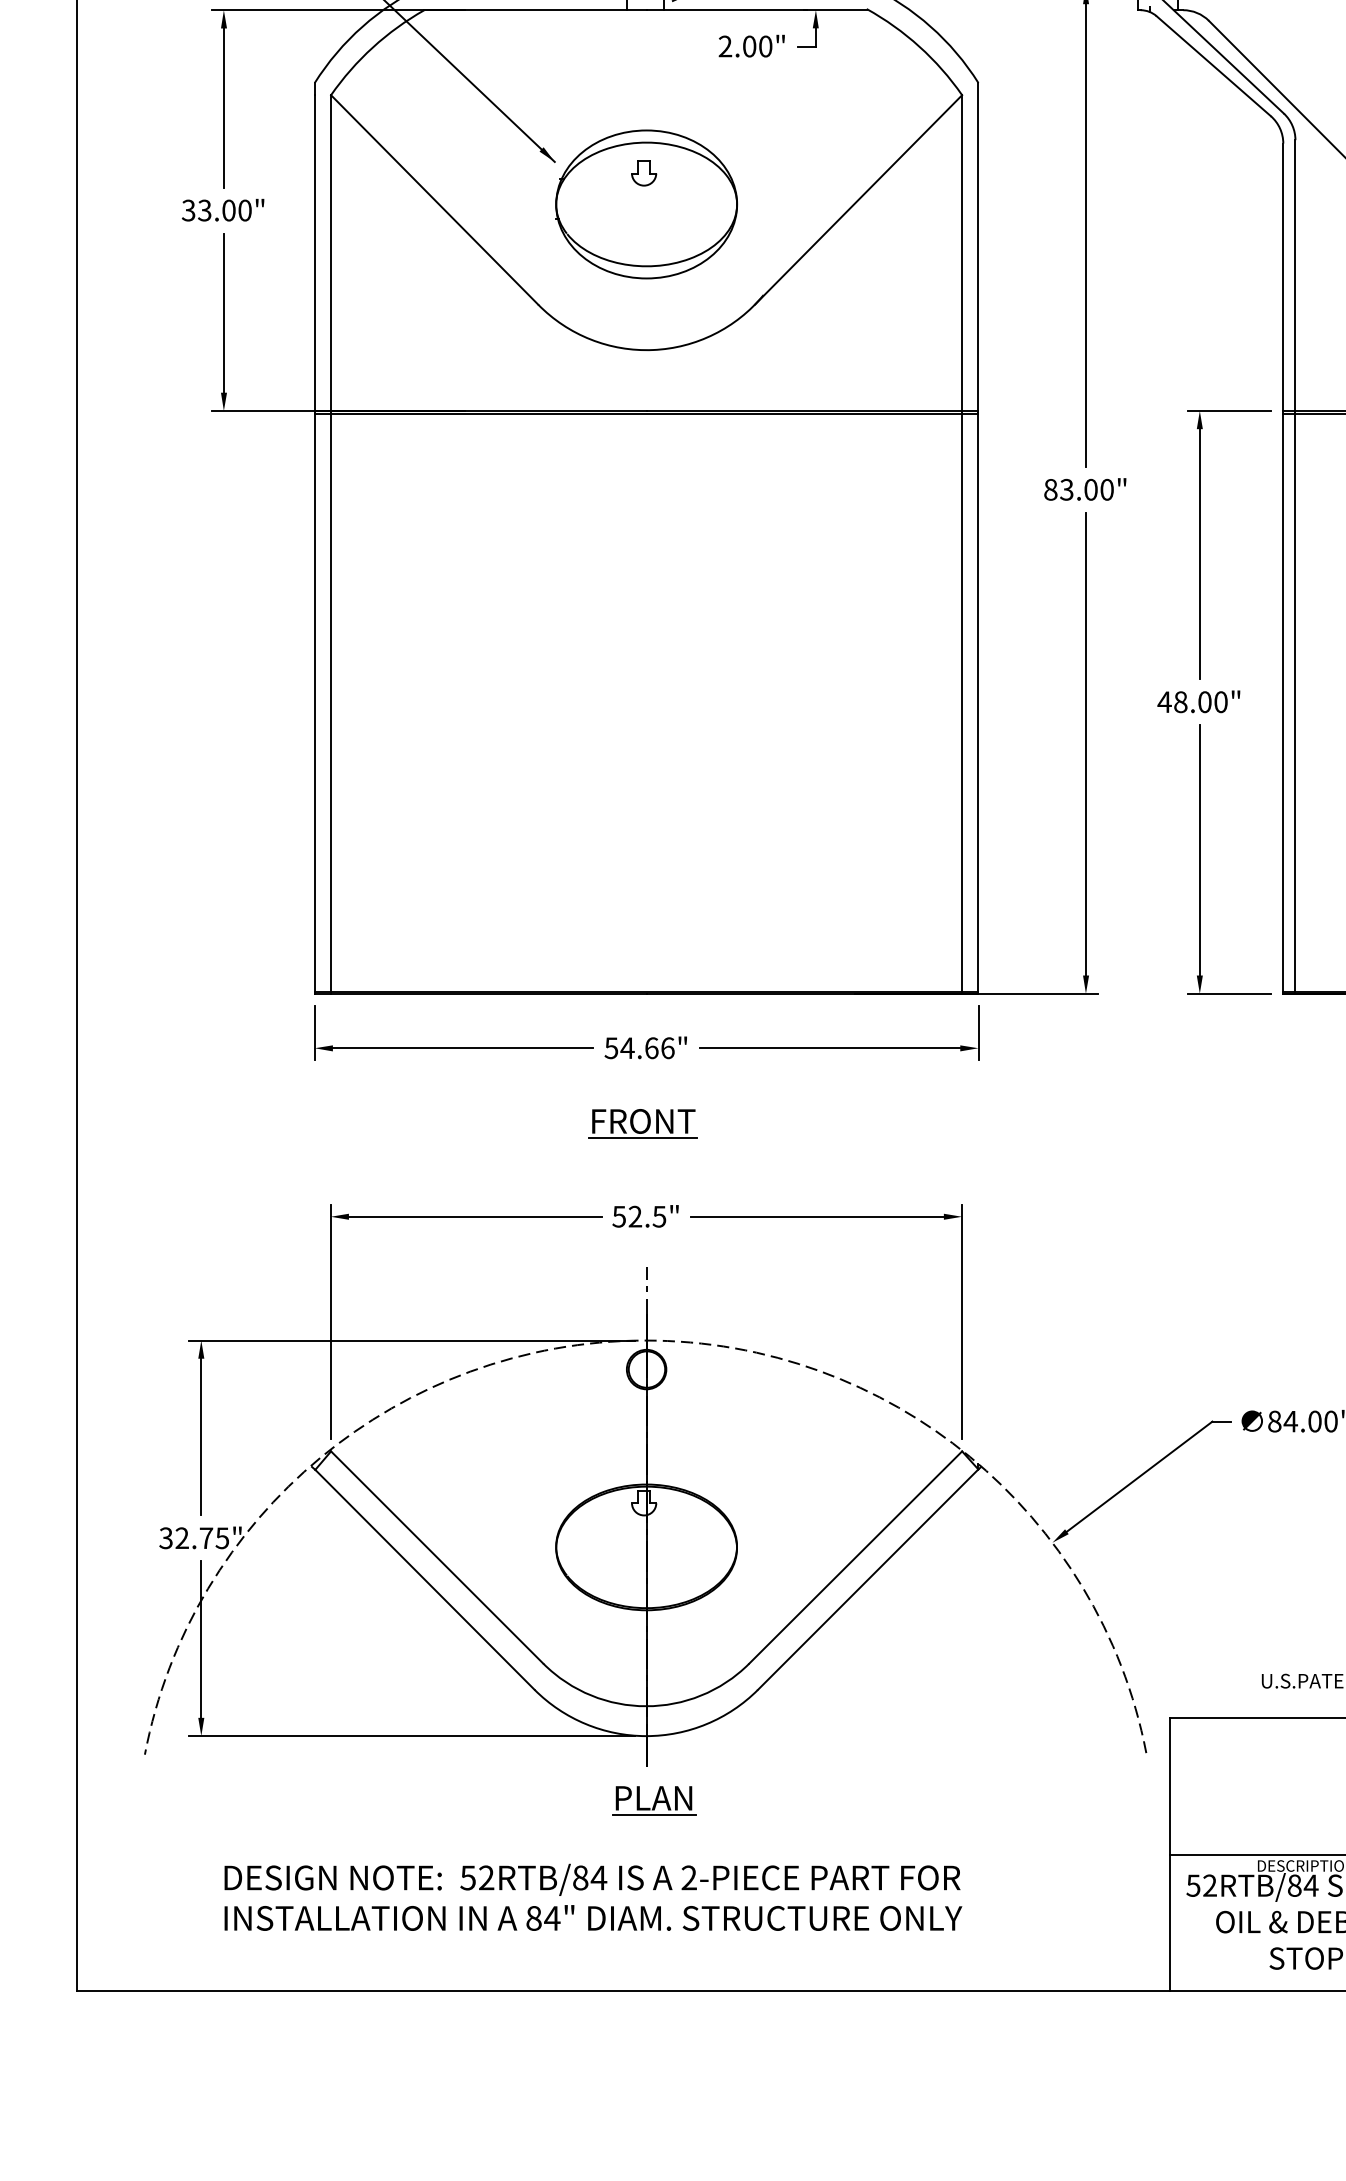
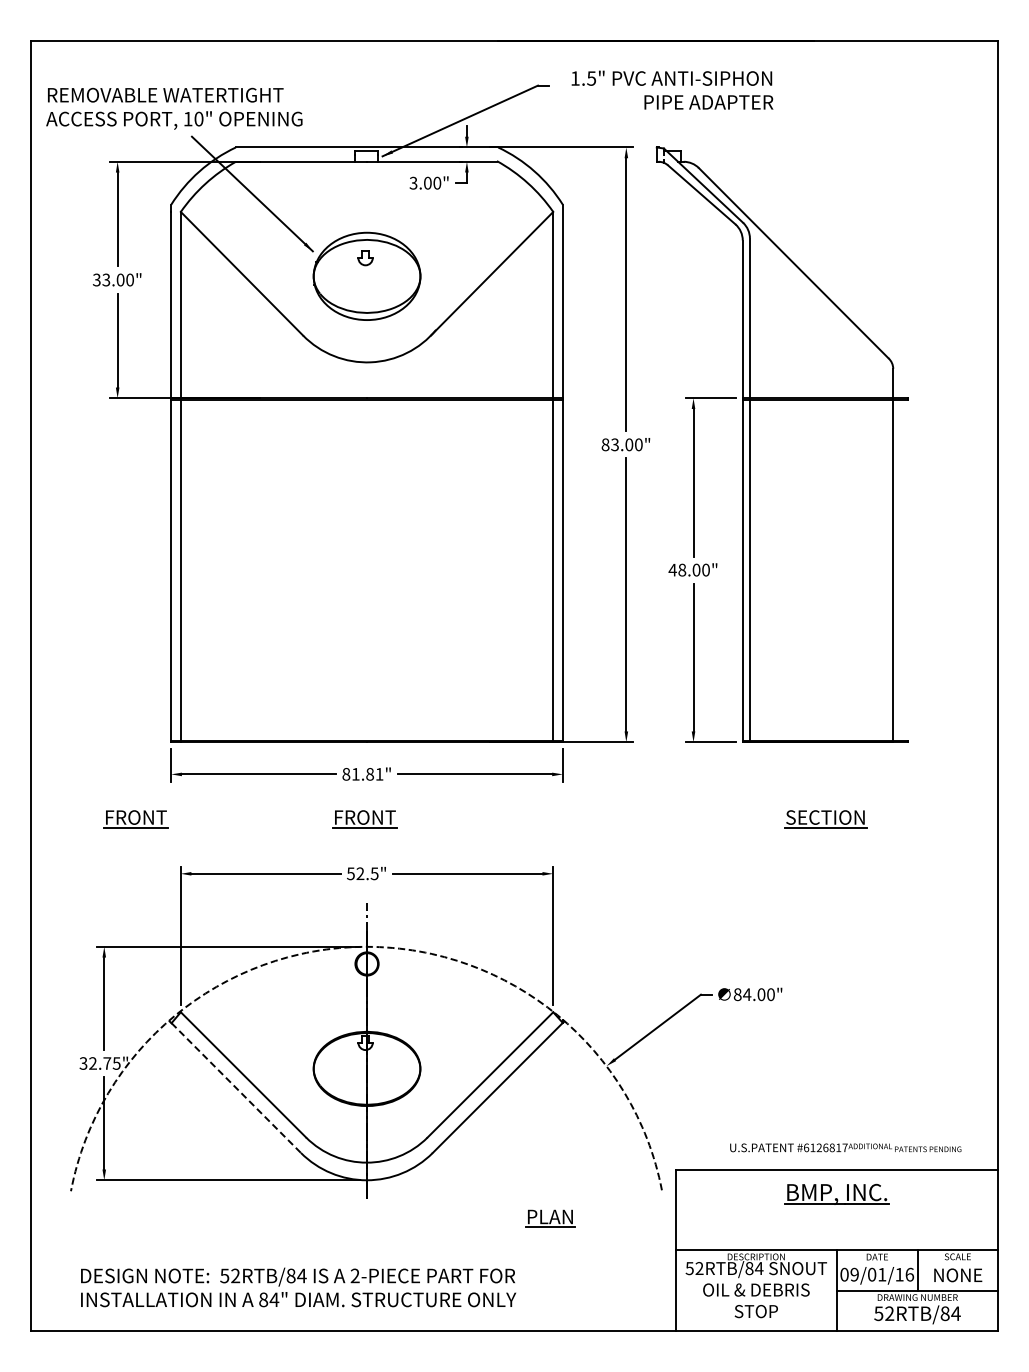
text: (725, 46) -> (413, 183), 2.00" -> 3.00"
text: (638, 1046) -> (362, 773), 54.66" -> 81.81"
part: (254, 1124) -> (135, 819), added
line: (425, 1580) -> (236, 1088), solid -> dashed
part: (654, 1800) -> (550, 1218), moved
text: (593, 1897) -> (298, 1287), moved

